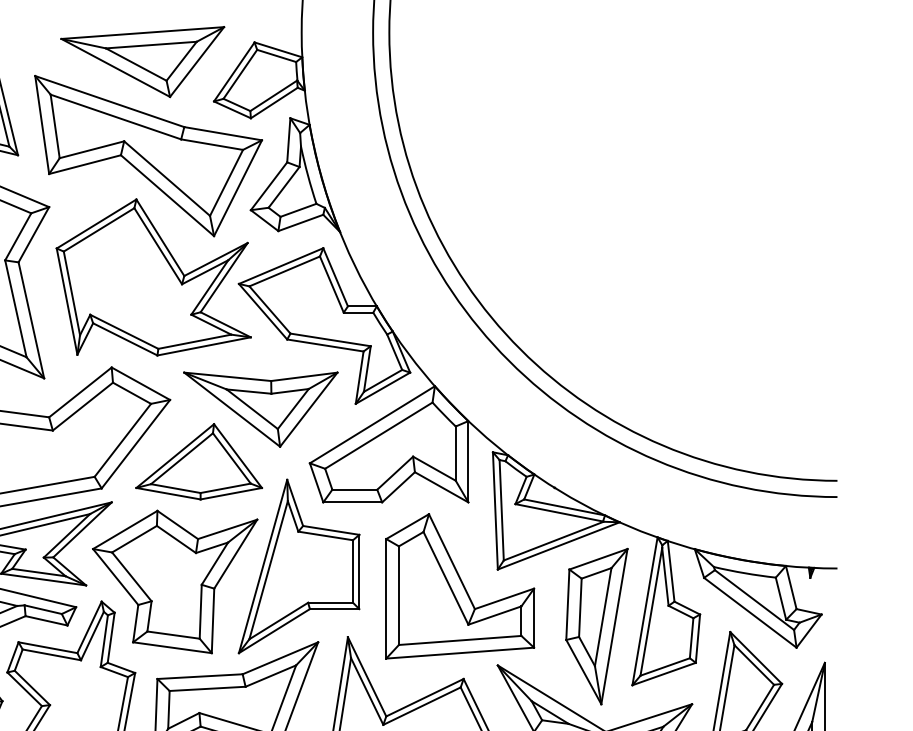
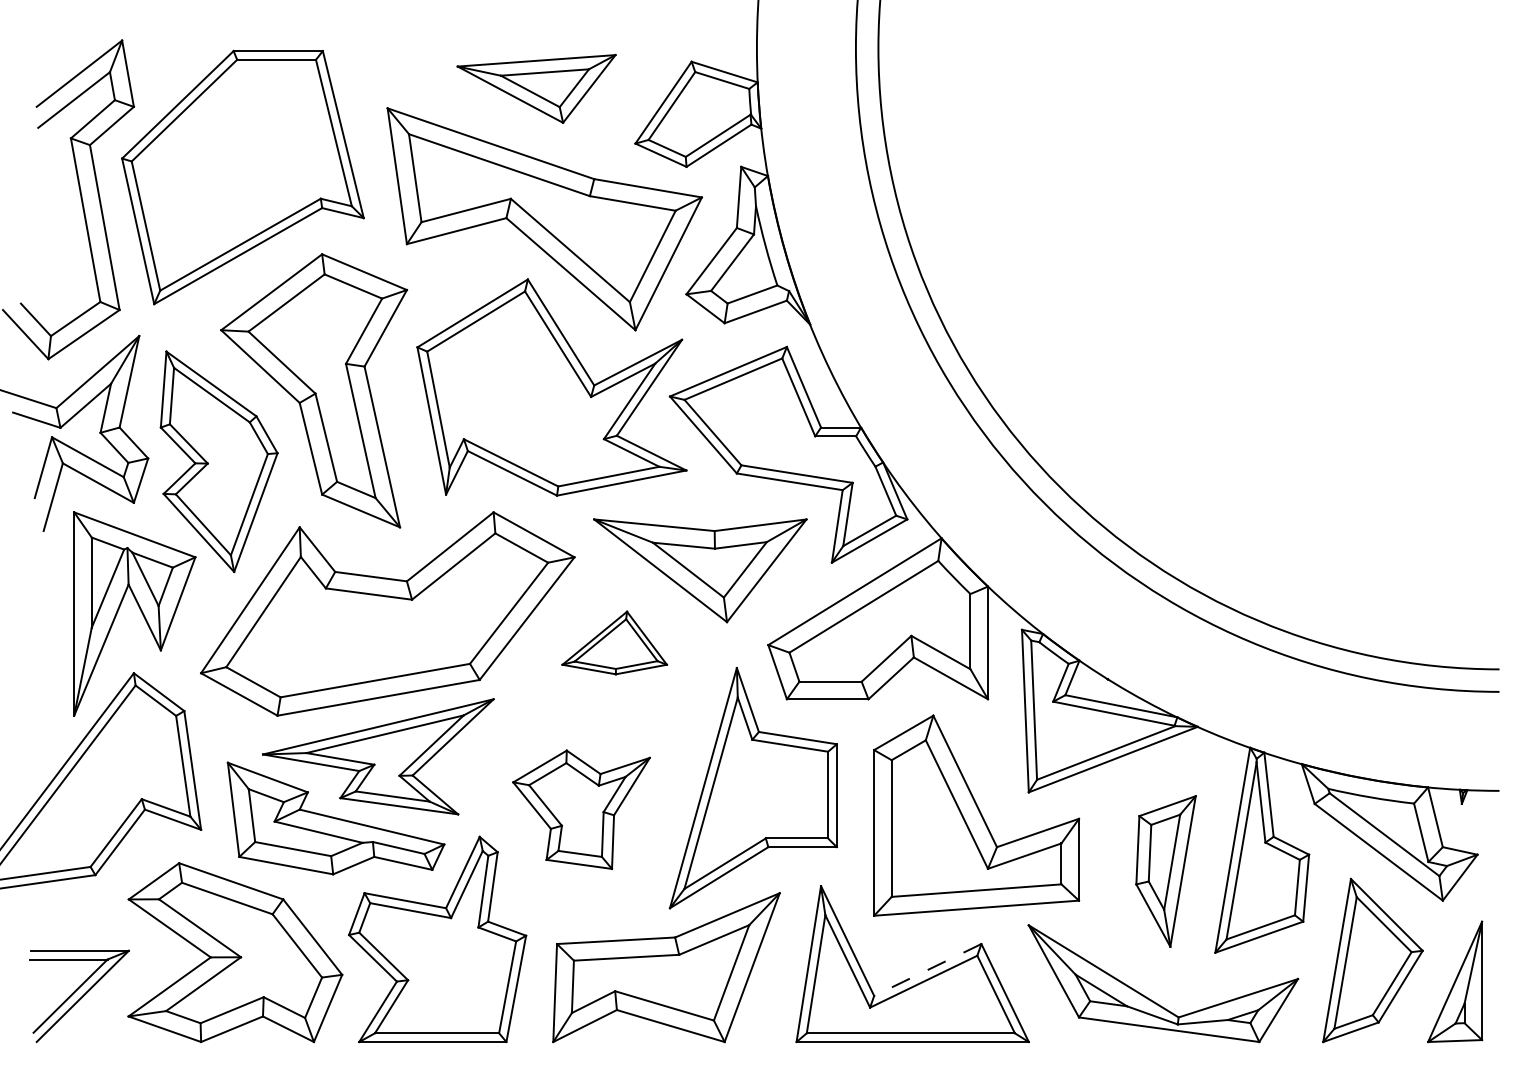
part: (142, 61) -> (536, 88), size x0.7
part: (198, 461) -> (614, 642), size x0.6
part: (175, 581) -> (581, 809), size x0.6
part: (596, 626) -> (1165, 871), size x0.7
line: (424, 697) -> (927, 969), solid -> dashed

